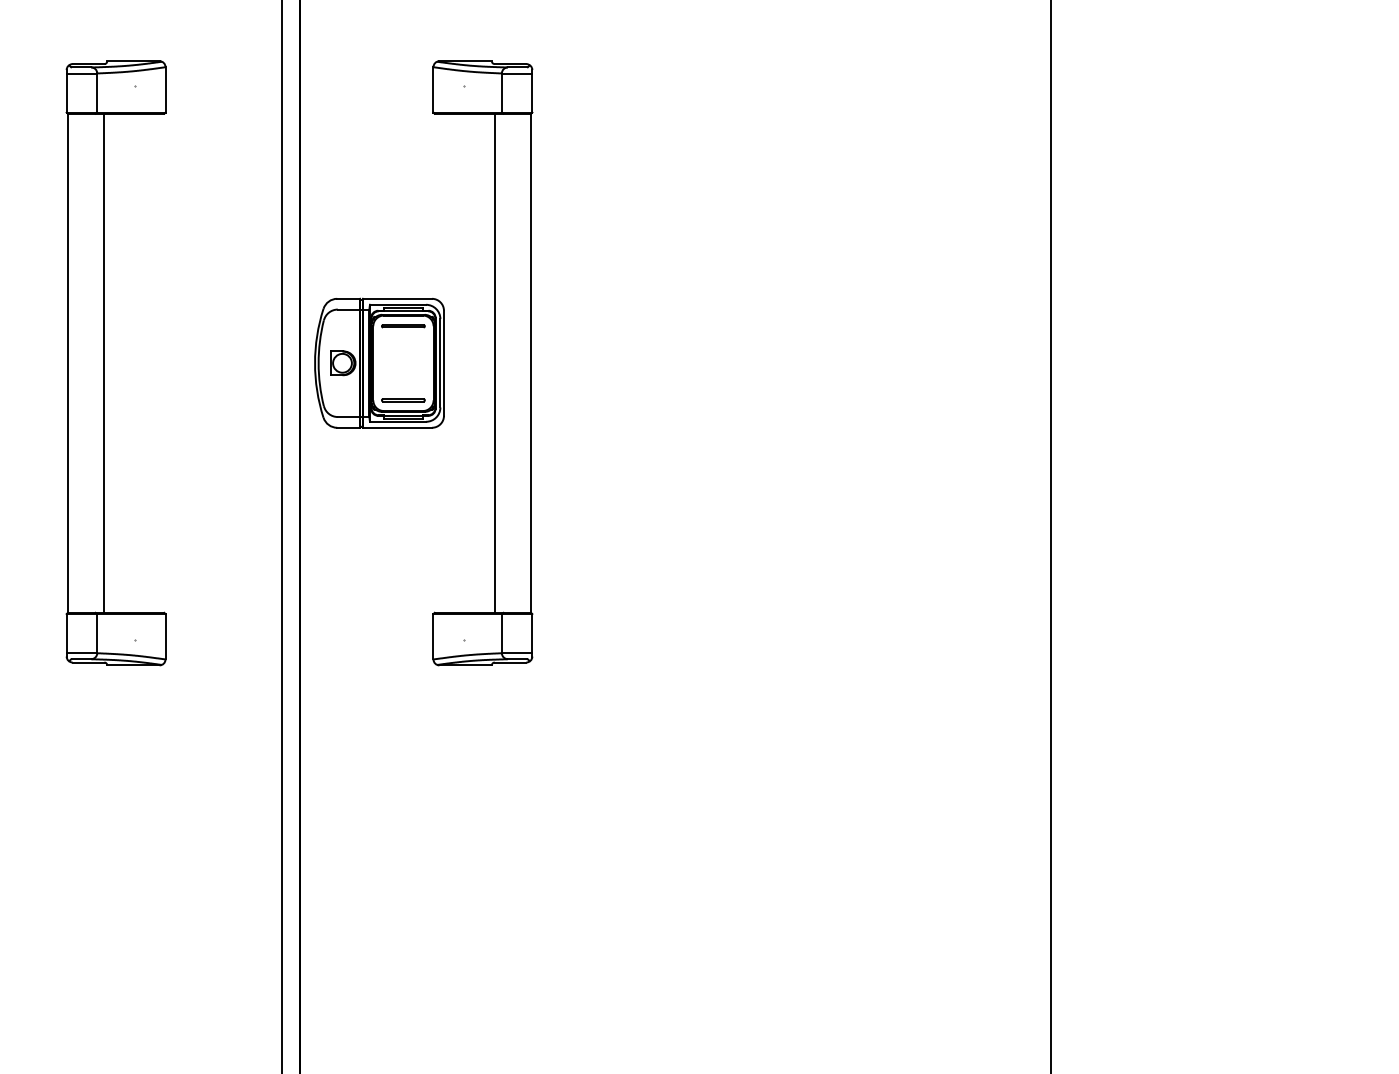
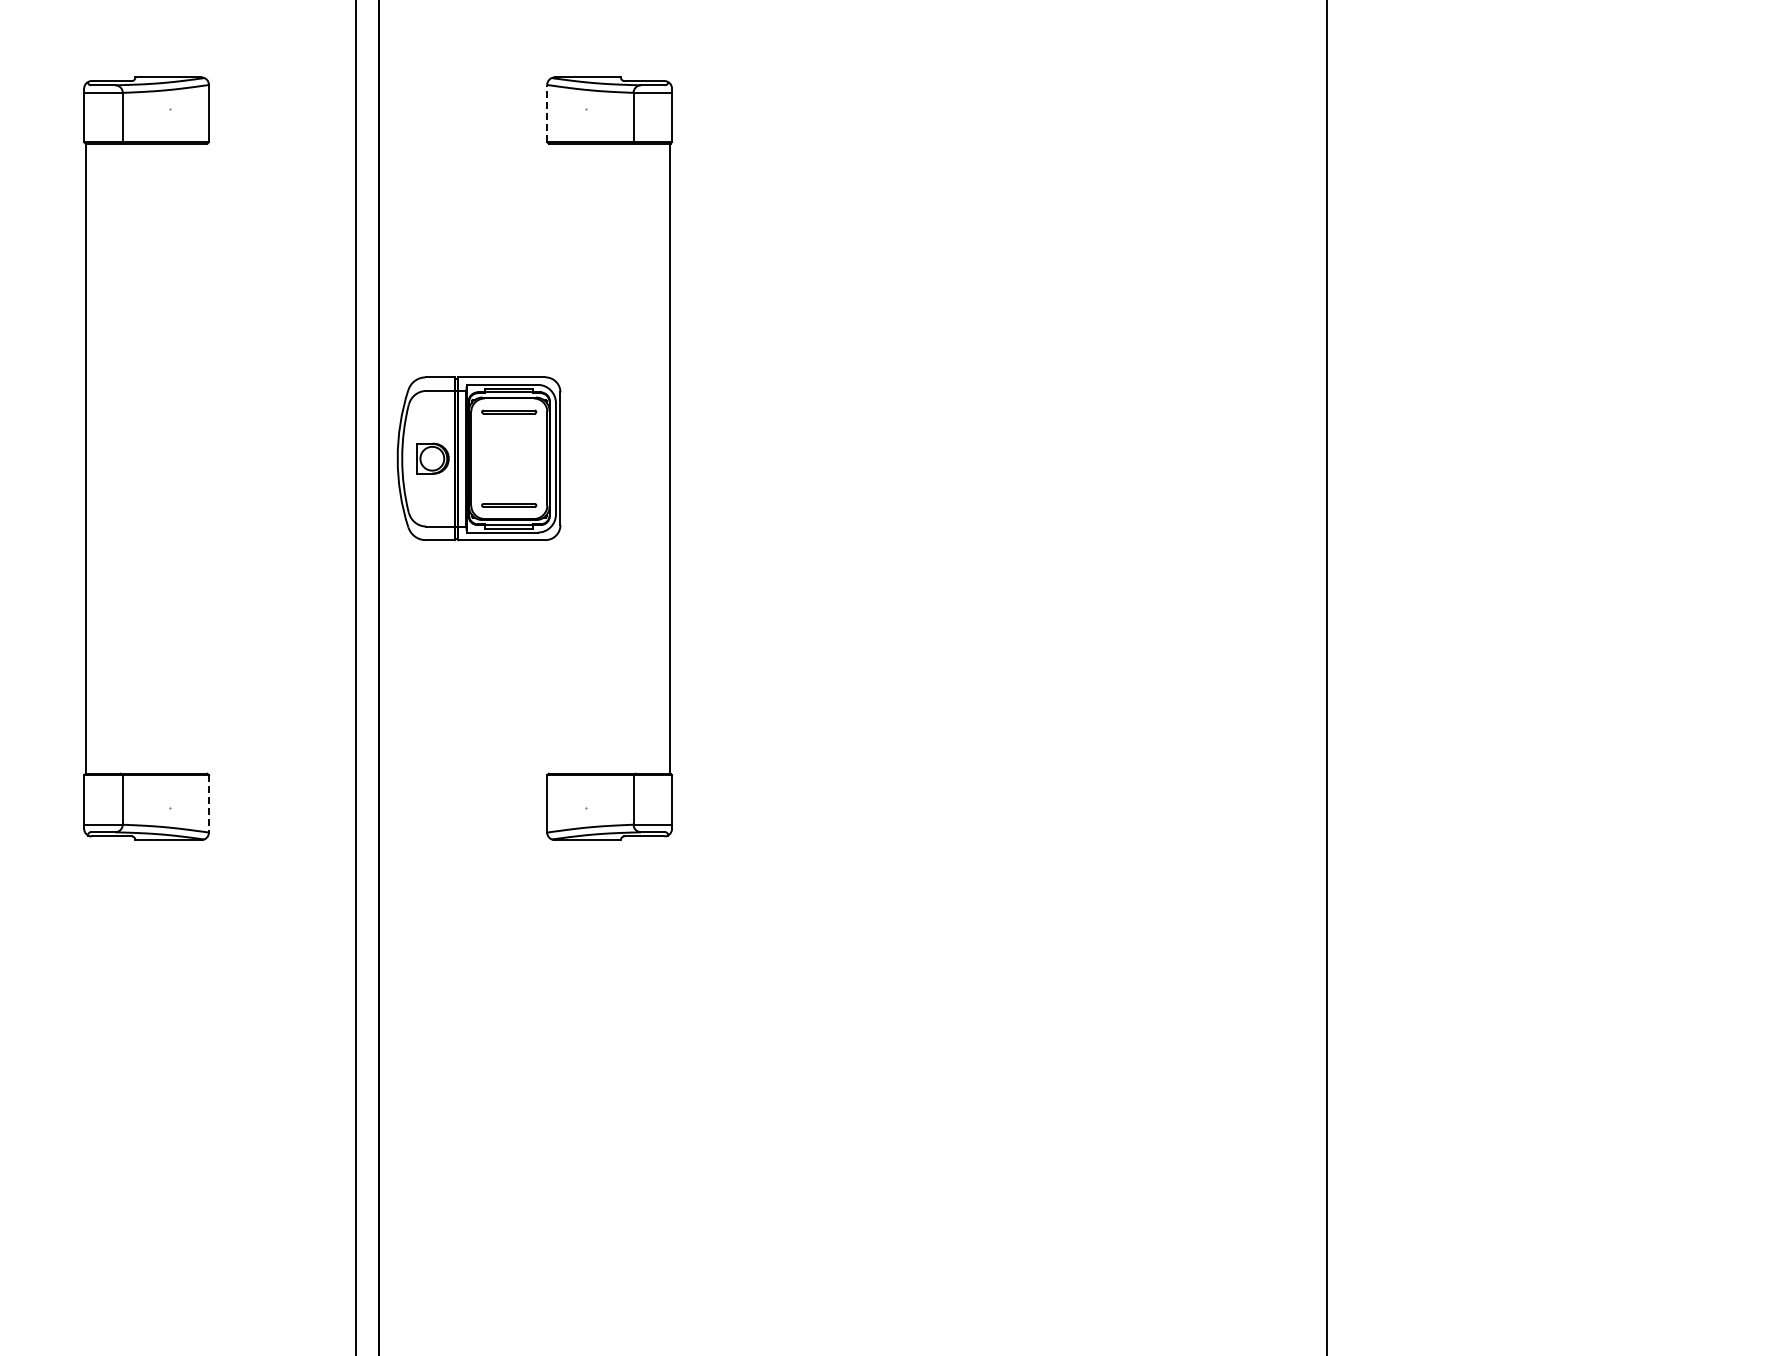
line: (433, 89) -> (547, 113), solid -> dashed
line: (104, 363) -> (131, 458), removed
line: (494, 363) -> (624, 458), removed
line: (165, 636) -> (208, 803), solid -> dashed

